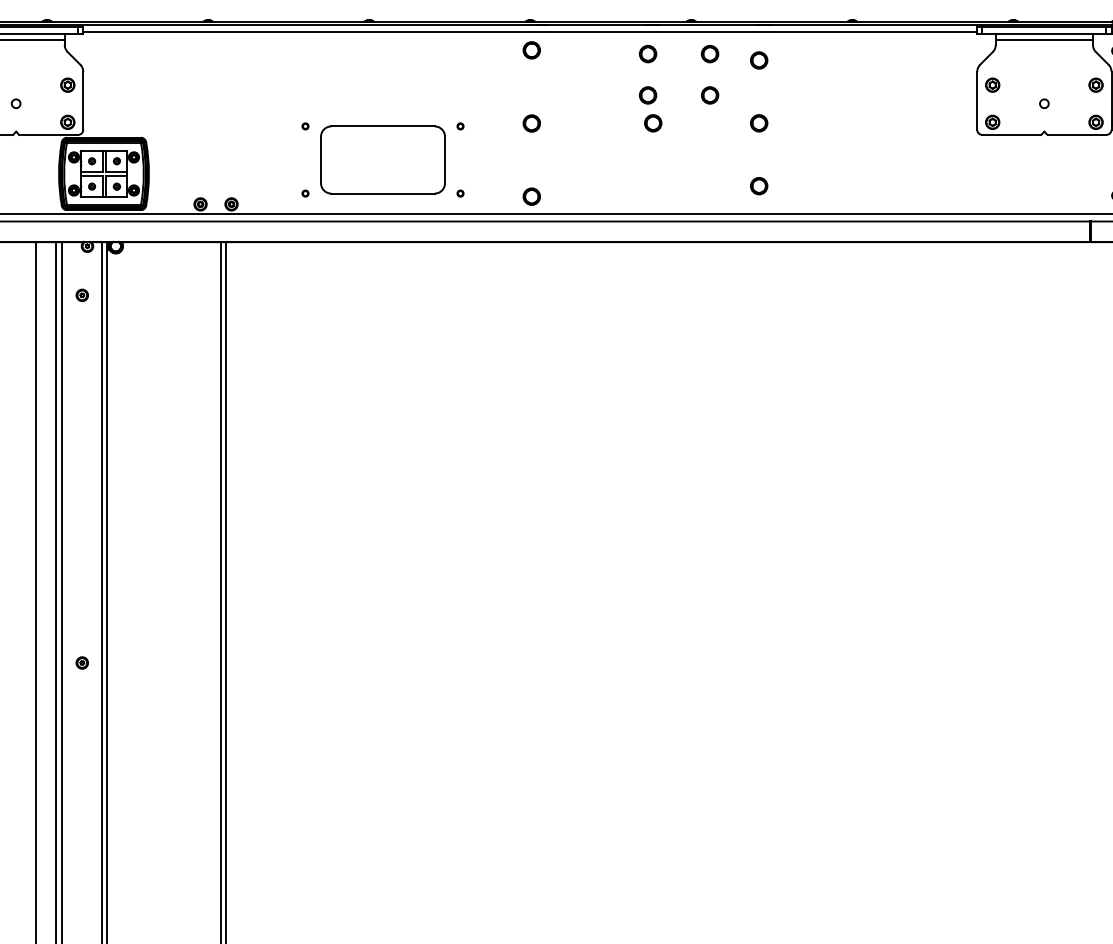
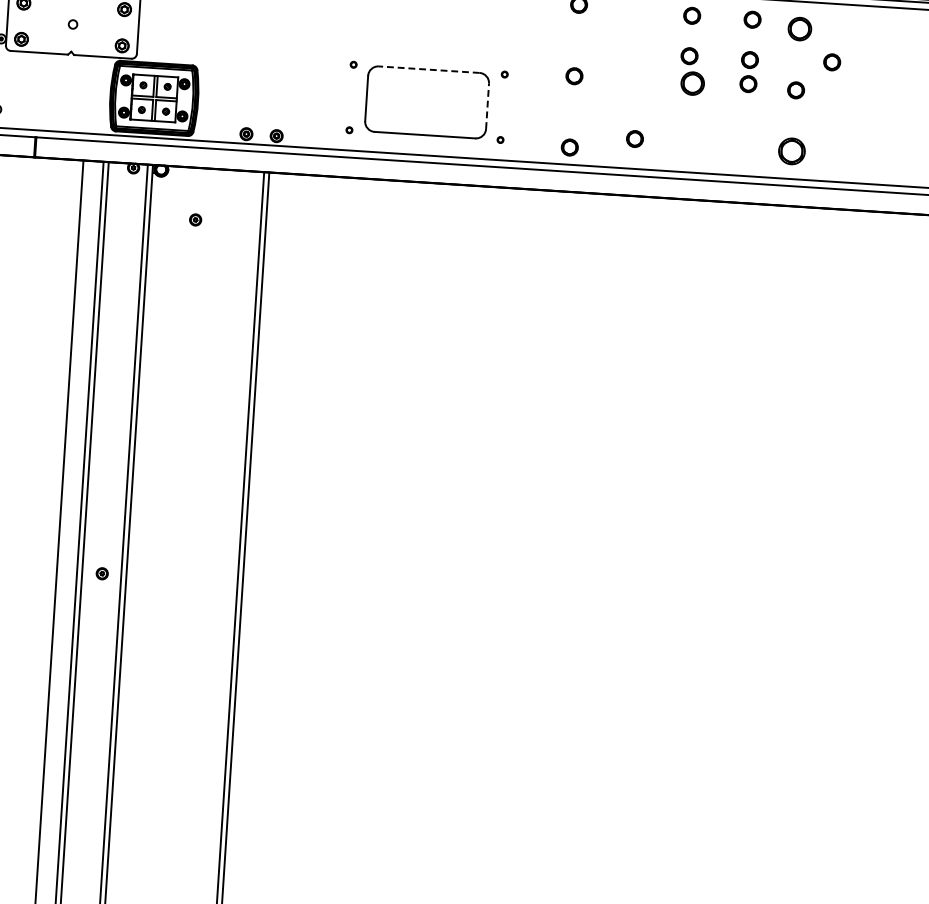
circle: (759, 60) -> (800, 29), size x1.4
part: (794, 92) -> (832, 62), added
part: (710, 120) -> (748, 84), added
circle: (653, 123) -> (693, 83), size x1.4
line: (383, 126) -> (429, 69), solid -> dashed
line: (445, 159) -> (488, 105), solid -> dashed
part: (597, 183) -> (634, 138), added
part: (759, 186) -> (792, 151), size x1.6
part: (81, 294) -> (194, 219), moved

